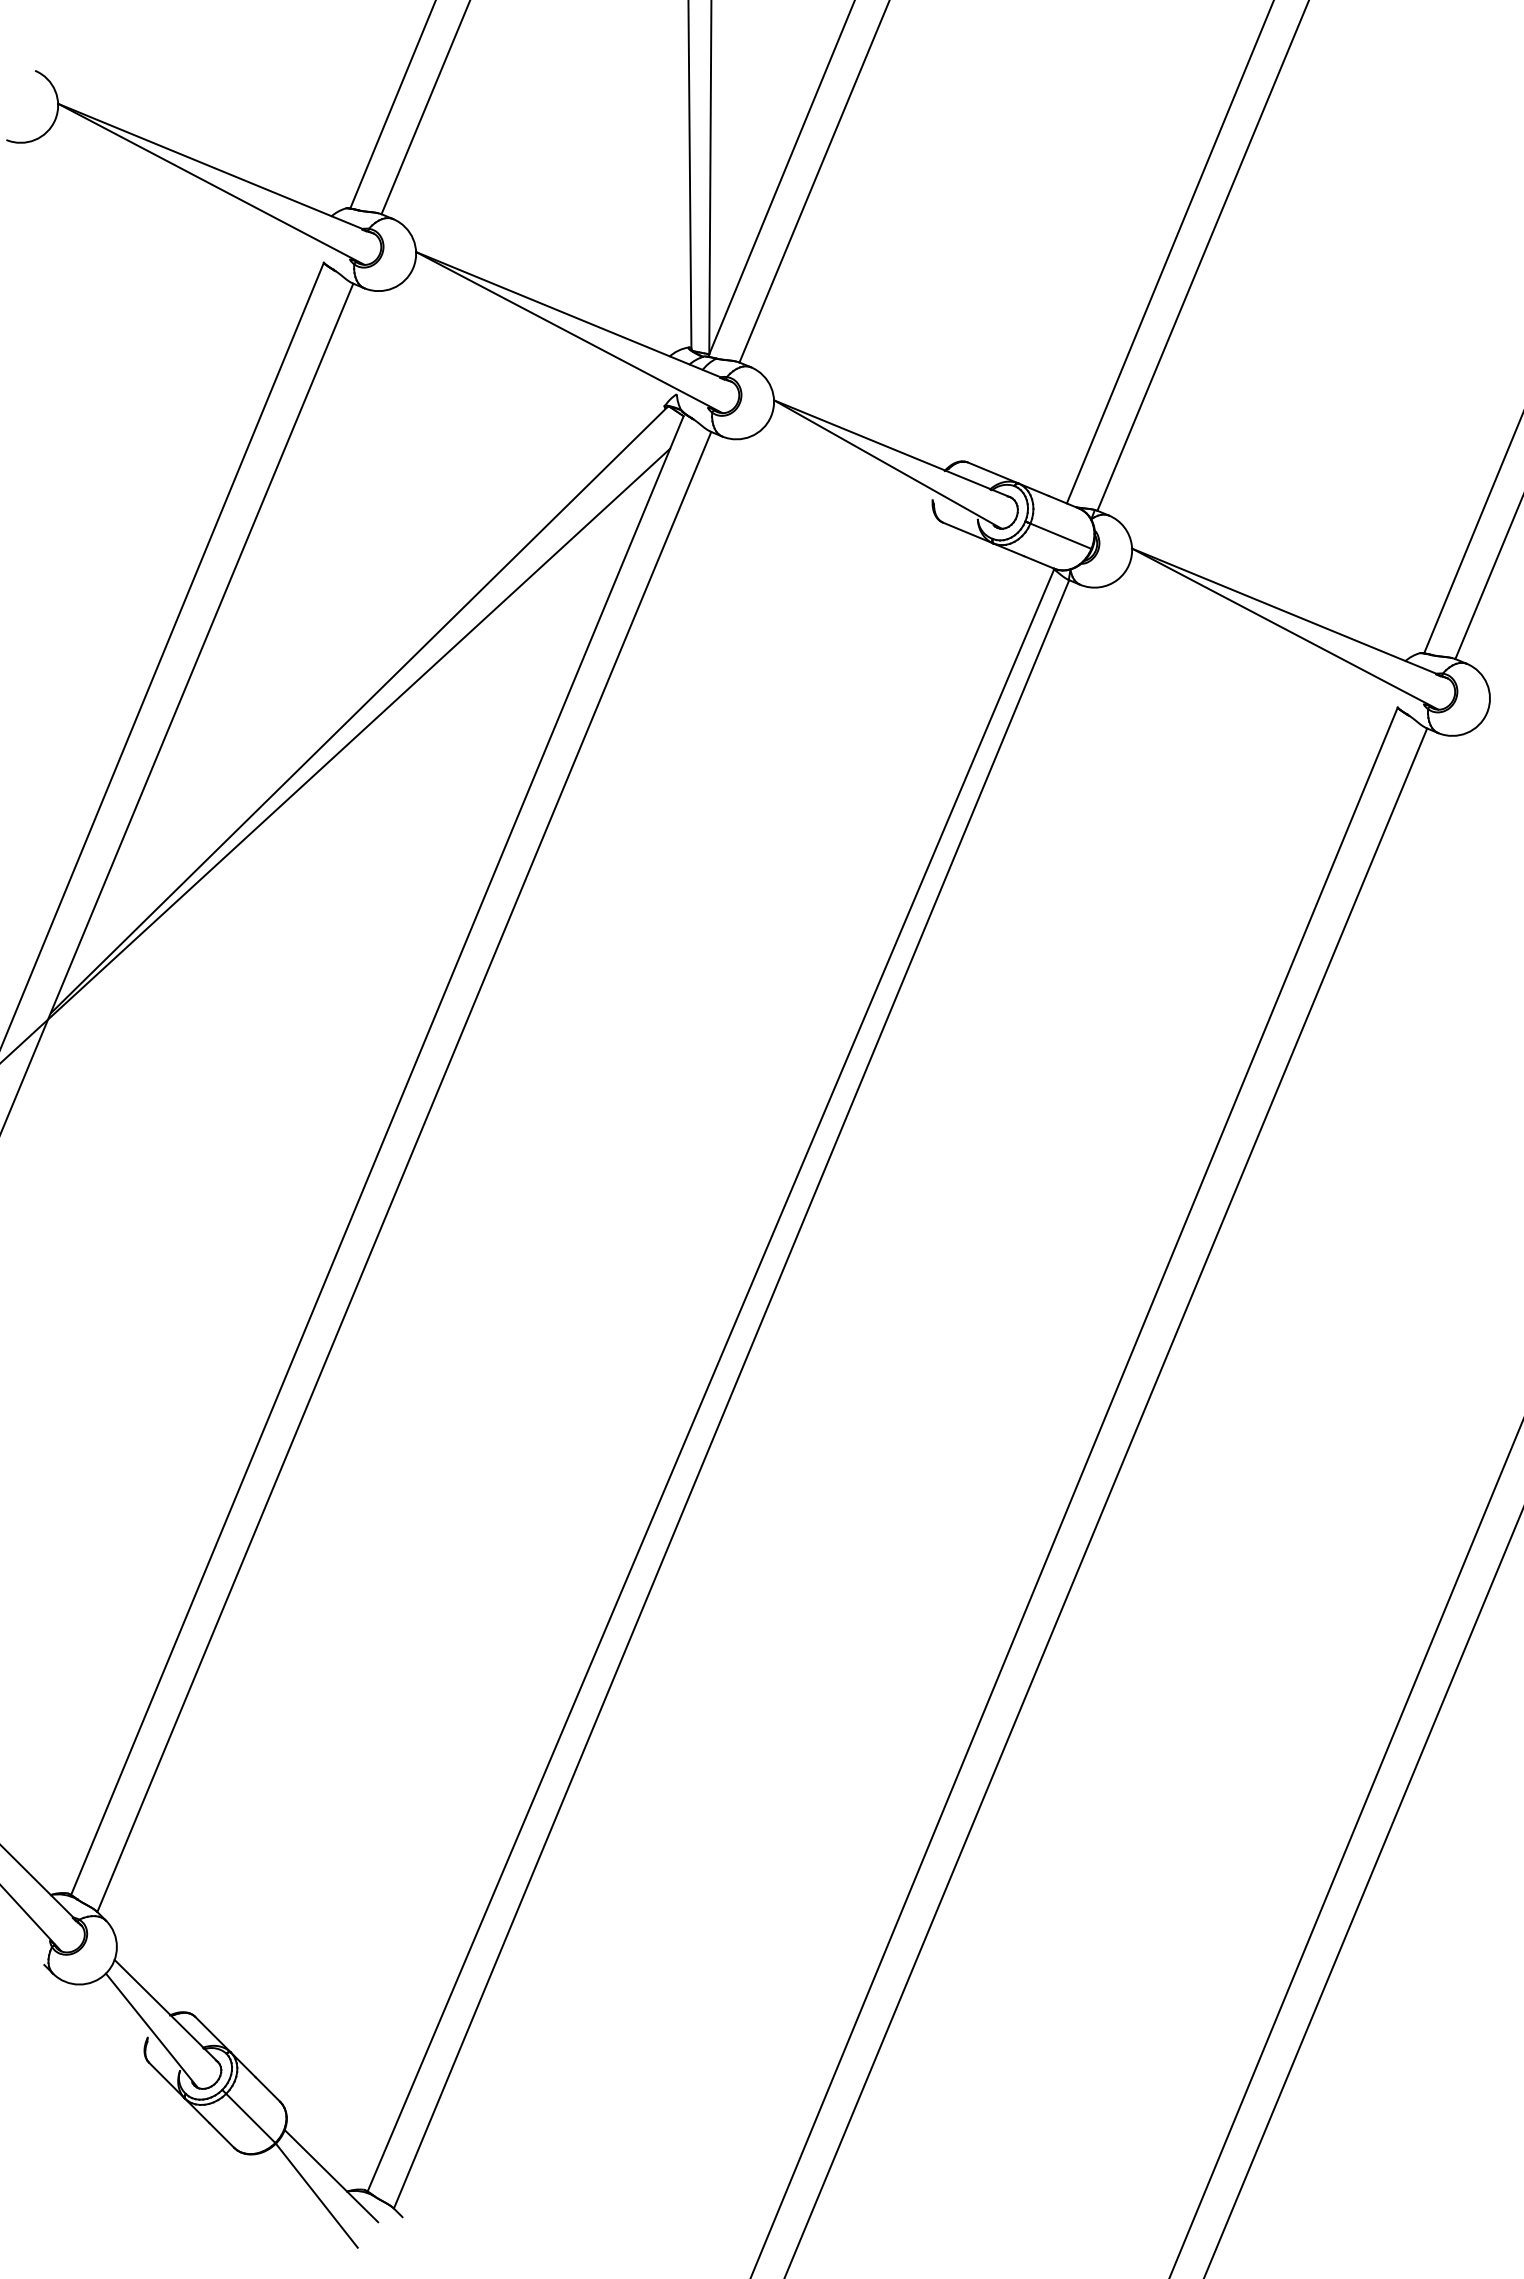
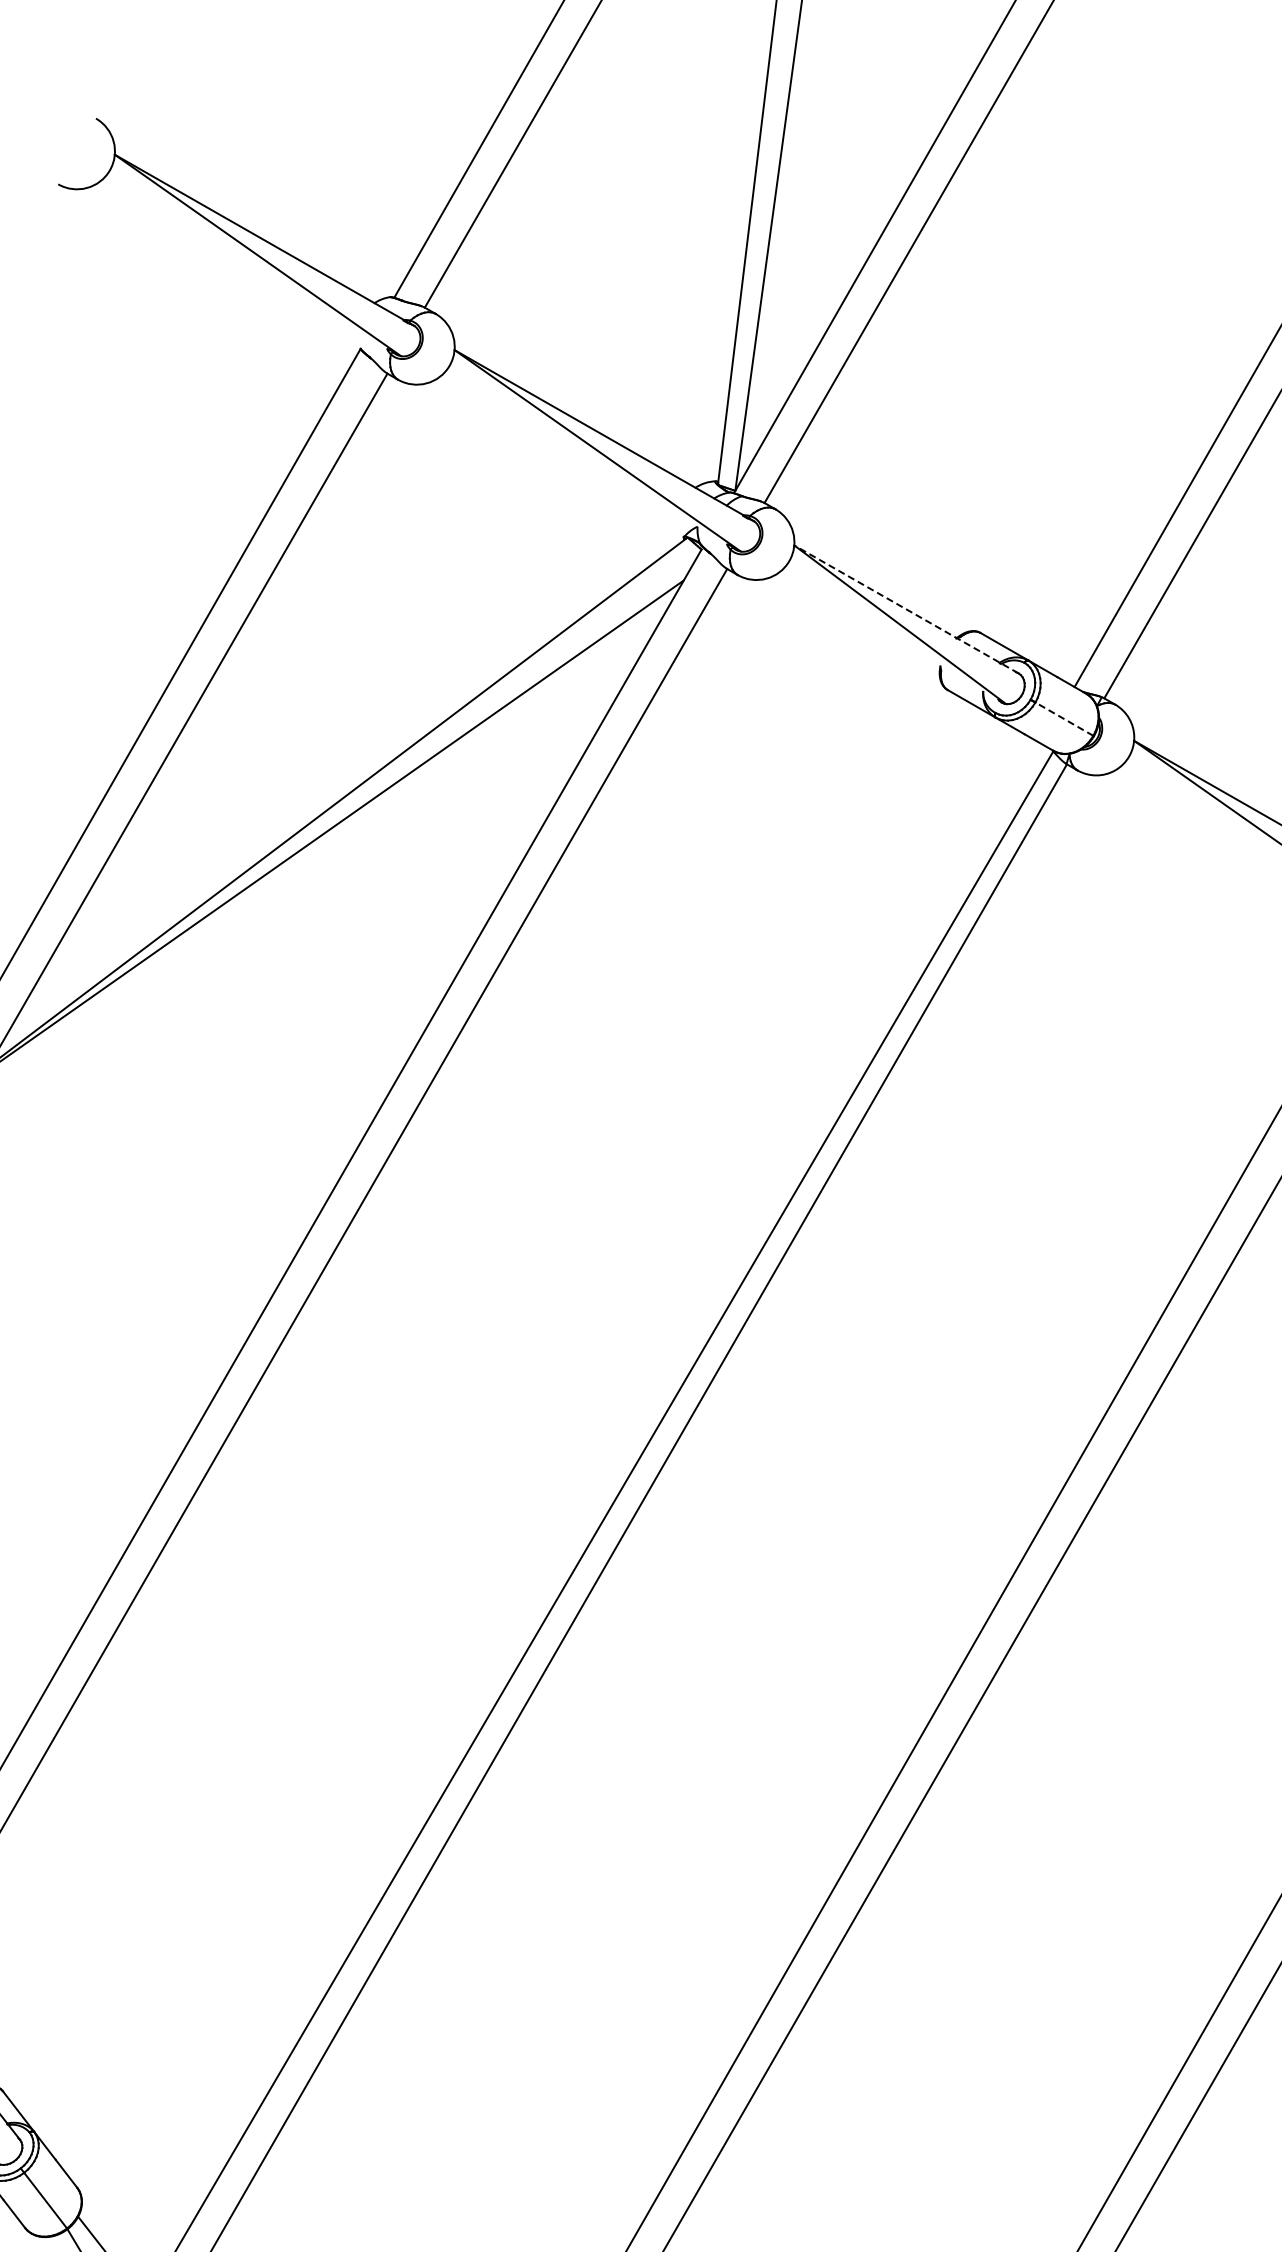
line: (892, 448) -> (906, 609), solid -> dashed
line: (1060, 536) -> (1063, 719), solid -> dashed

